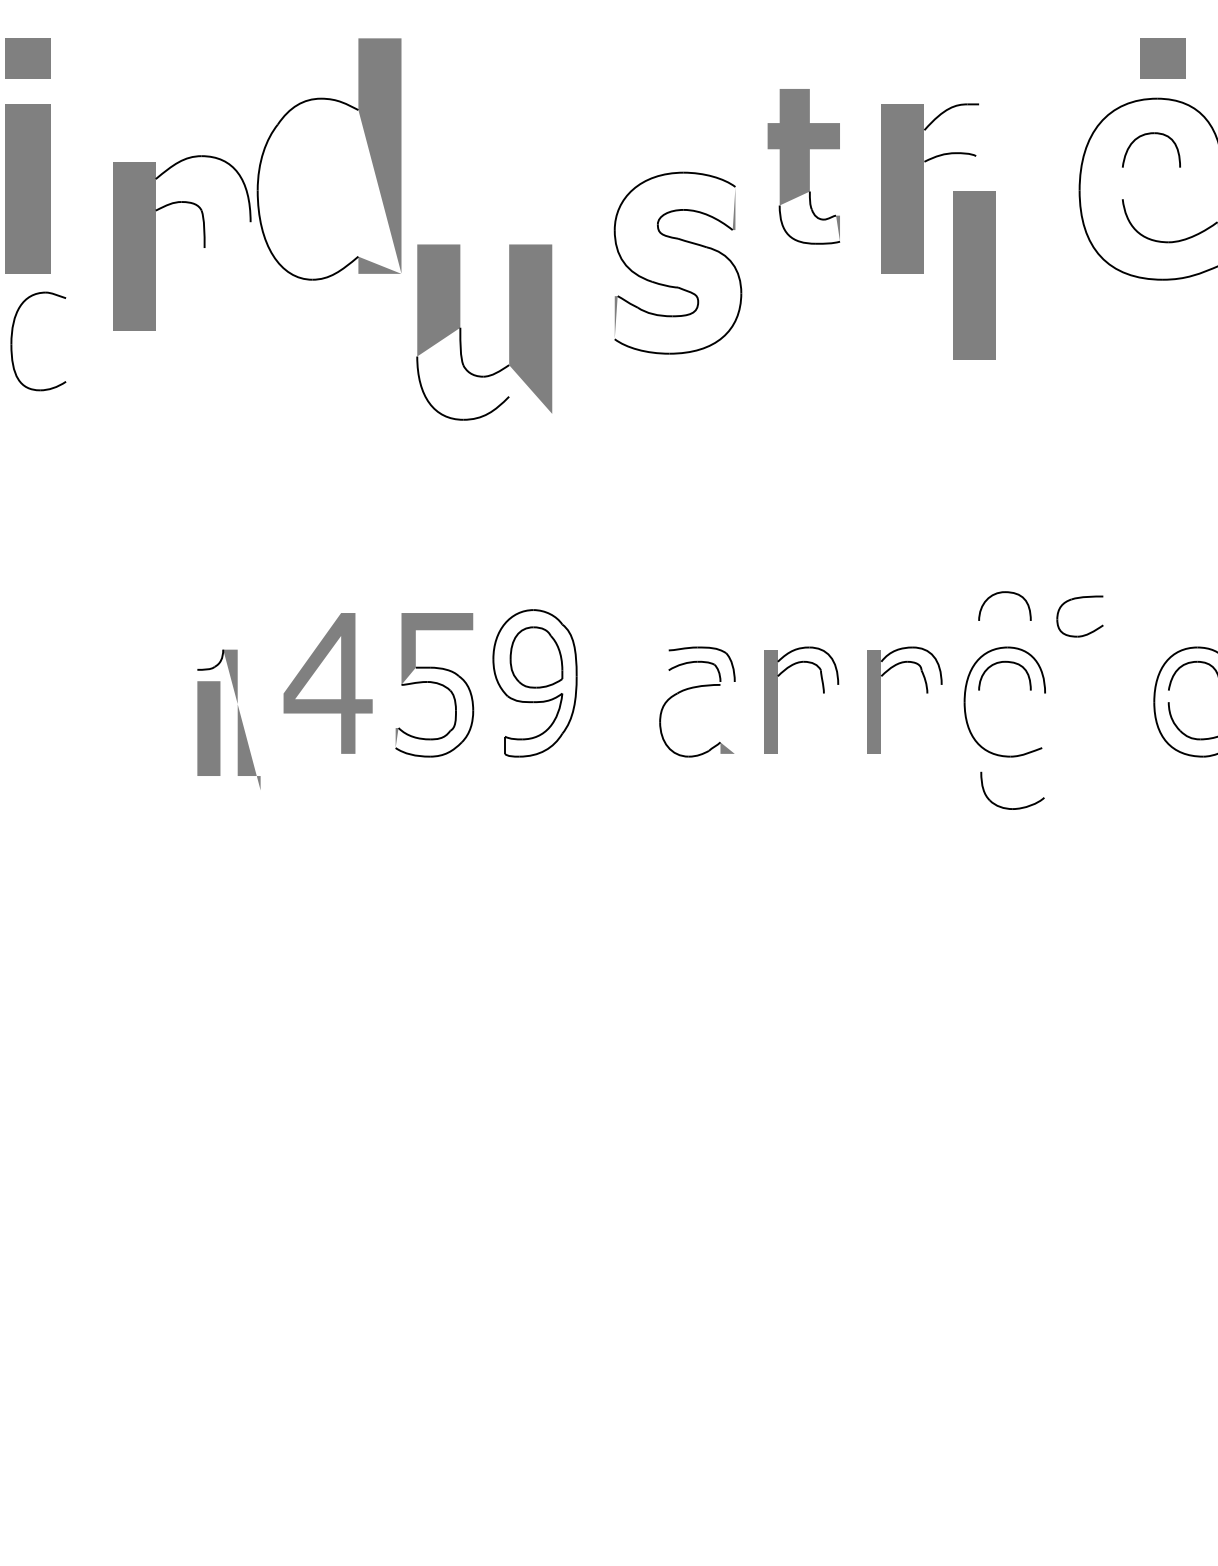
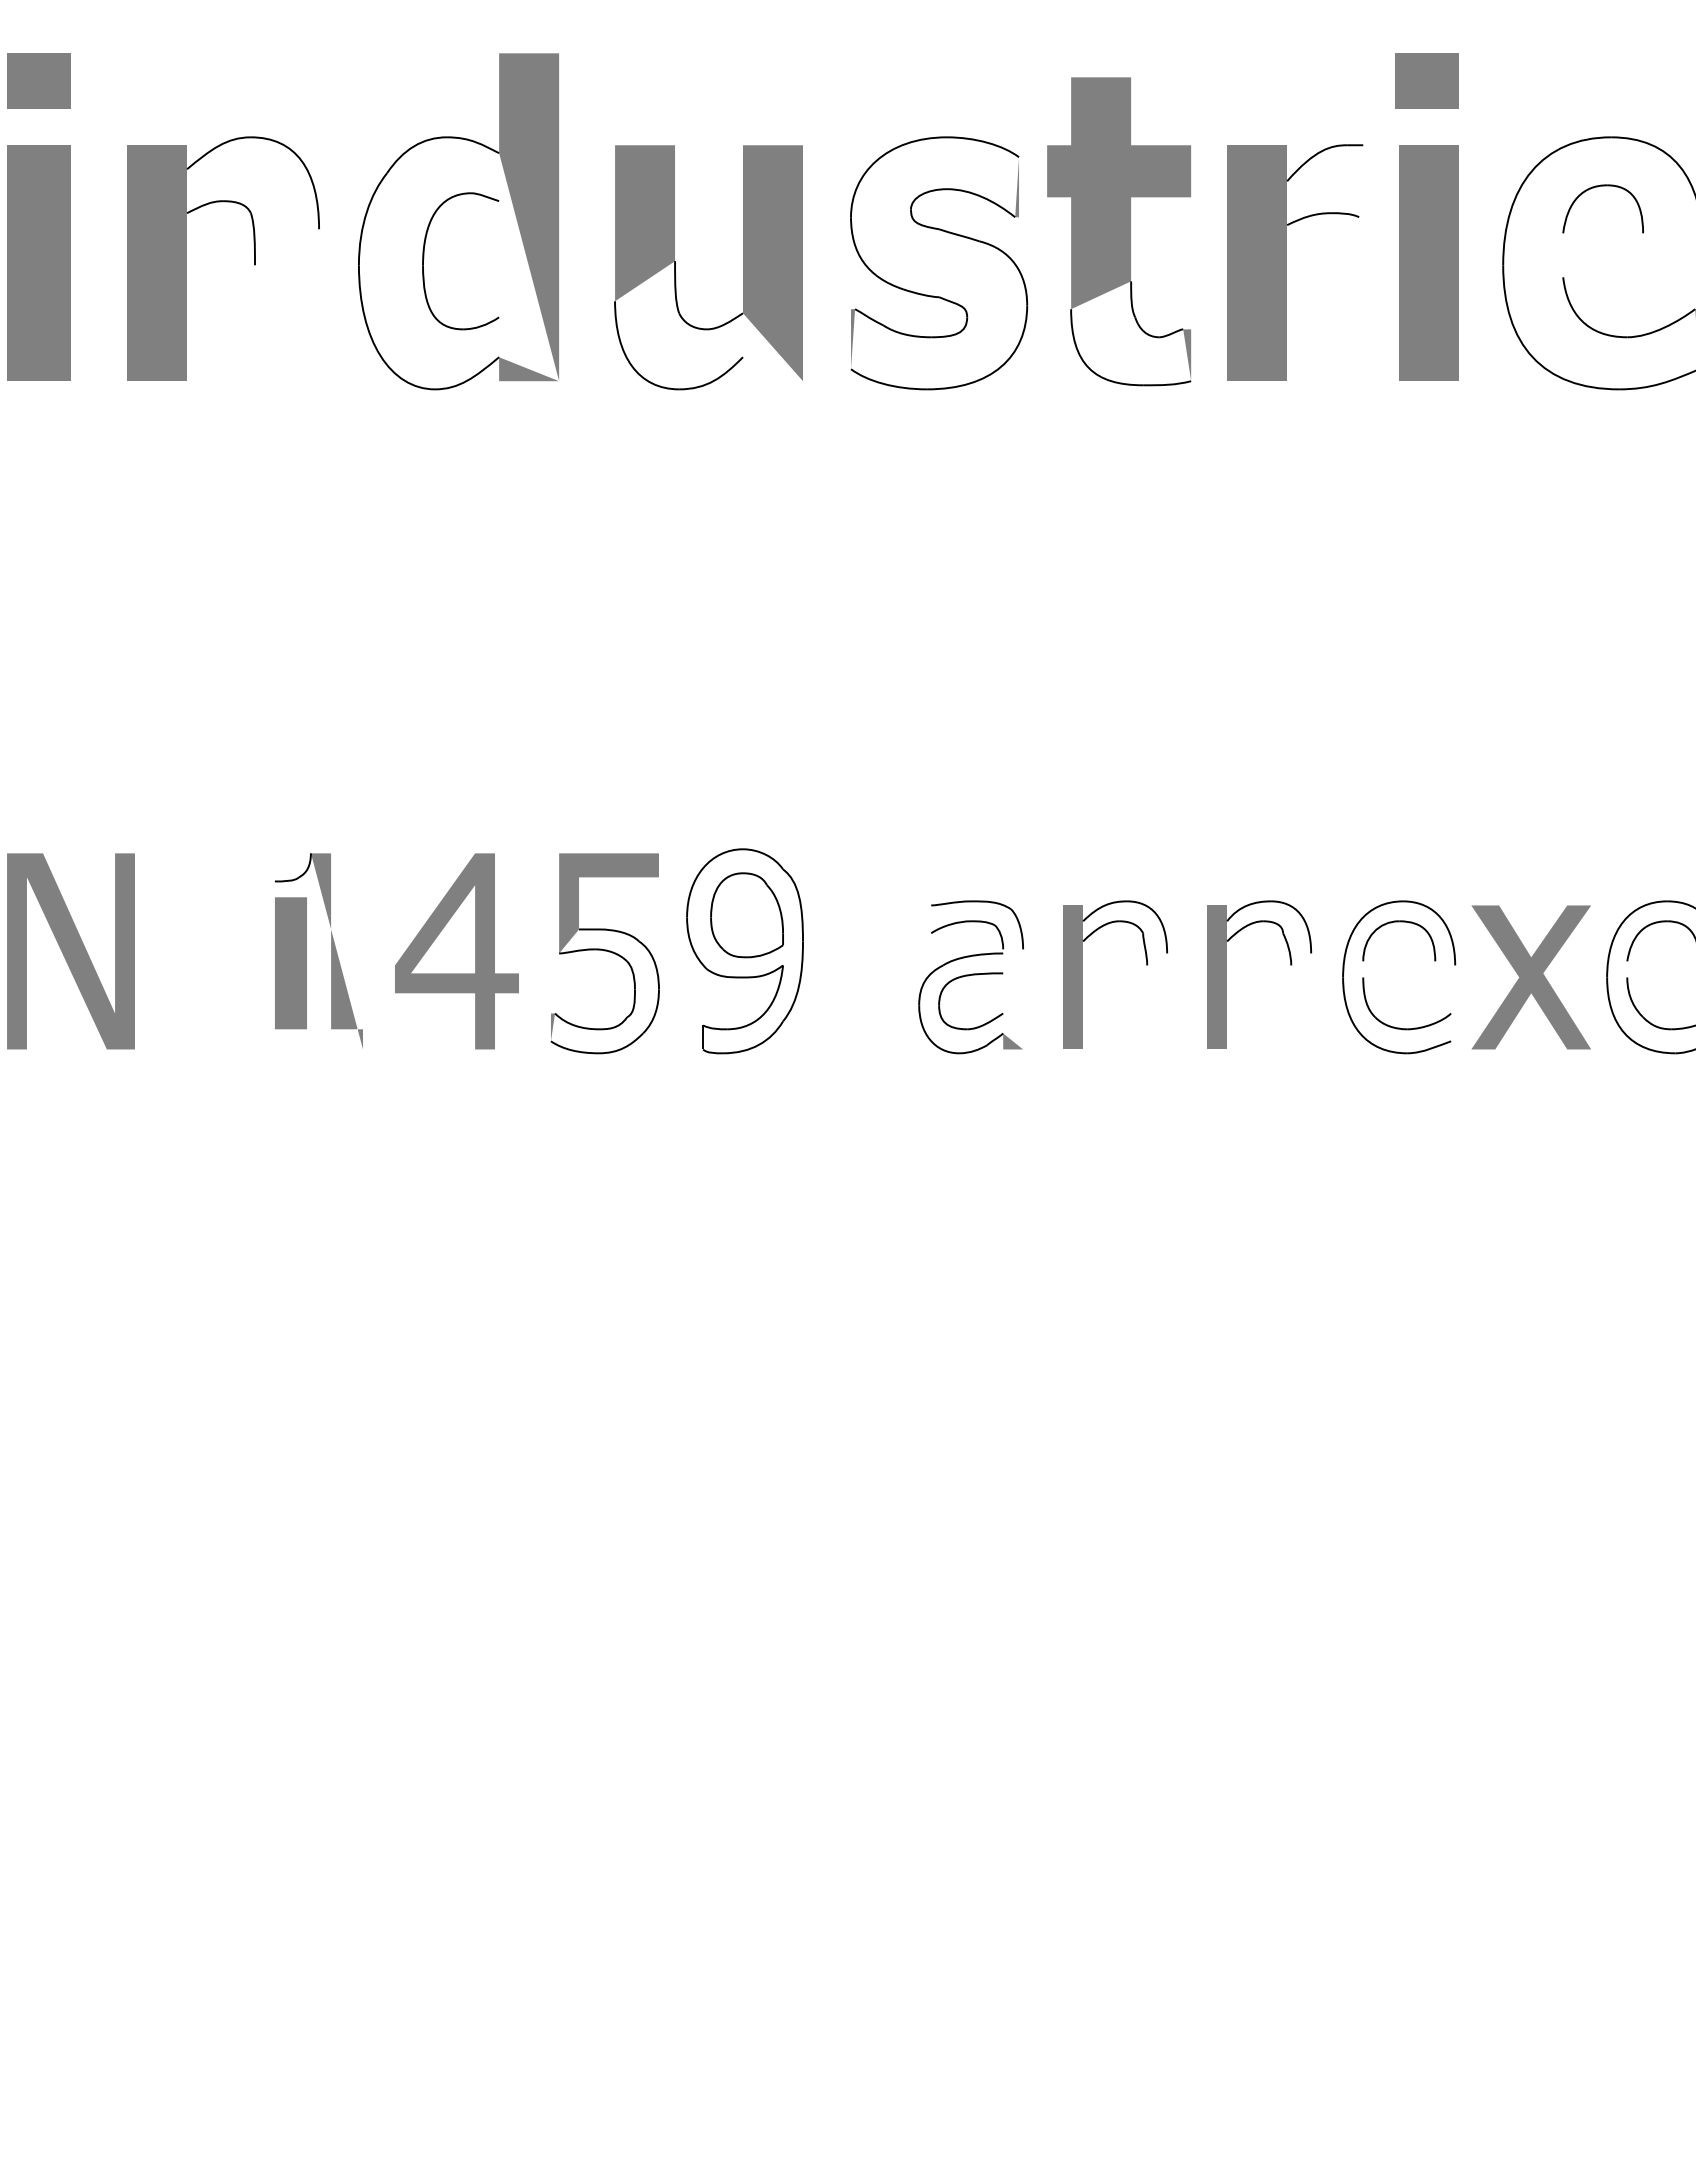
part: (1162, 57) -> (1426, 80), moved
part: (804, 166) -> (1119, 231), size x1.43
part: (684, 241) -> (948, 233), moved
part: (204, 243) -> (254, 258), moved
part: (973, 274) -> (1428, 262), moved
part: (460, 332) -> (675, 267), moved
part: (12, 339) -> (424, 258), moved
part: (1005, 593) -> (1399, 825), removed
part: (1074, 599) -> (963, 977), moved
fill: (50, 683) -> (70, 951), added
fill: (1099, 702) -> (1531, 977), added
part: (220, 719) -> (306, 950), moved
part: (1007, 807) -> (1399, 1027), moved

